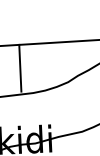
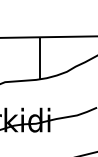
line: (19, 67) -> (39, 57), moved

